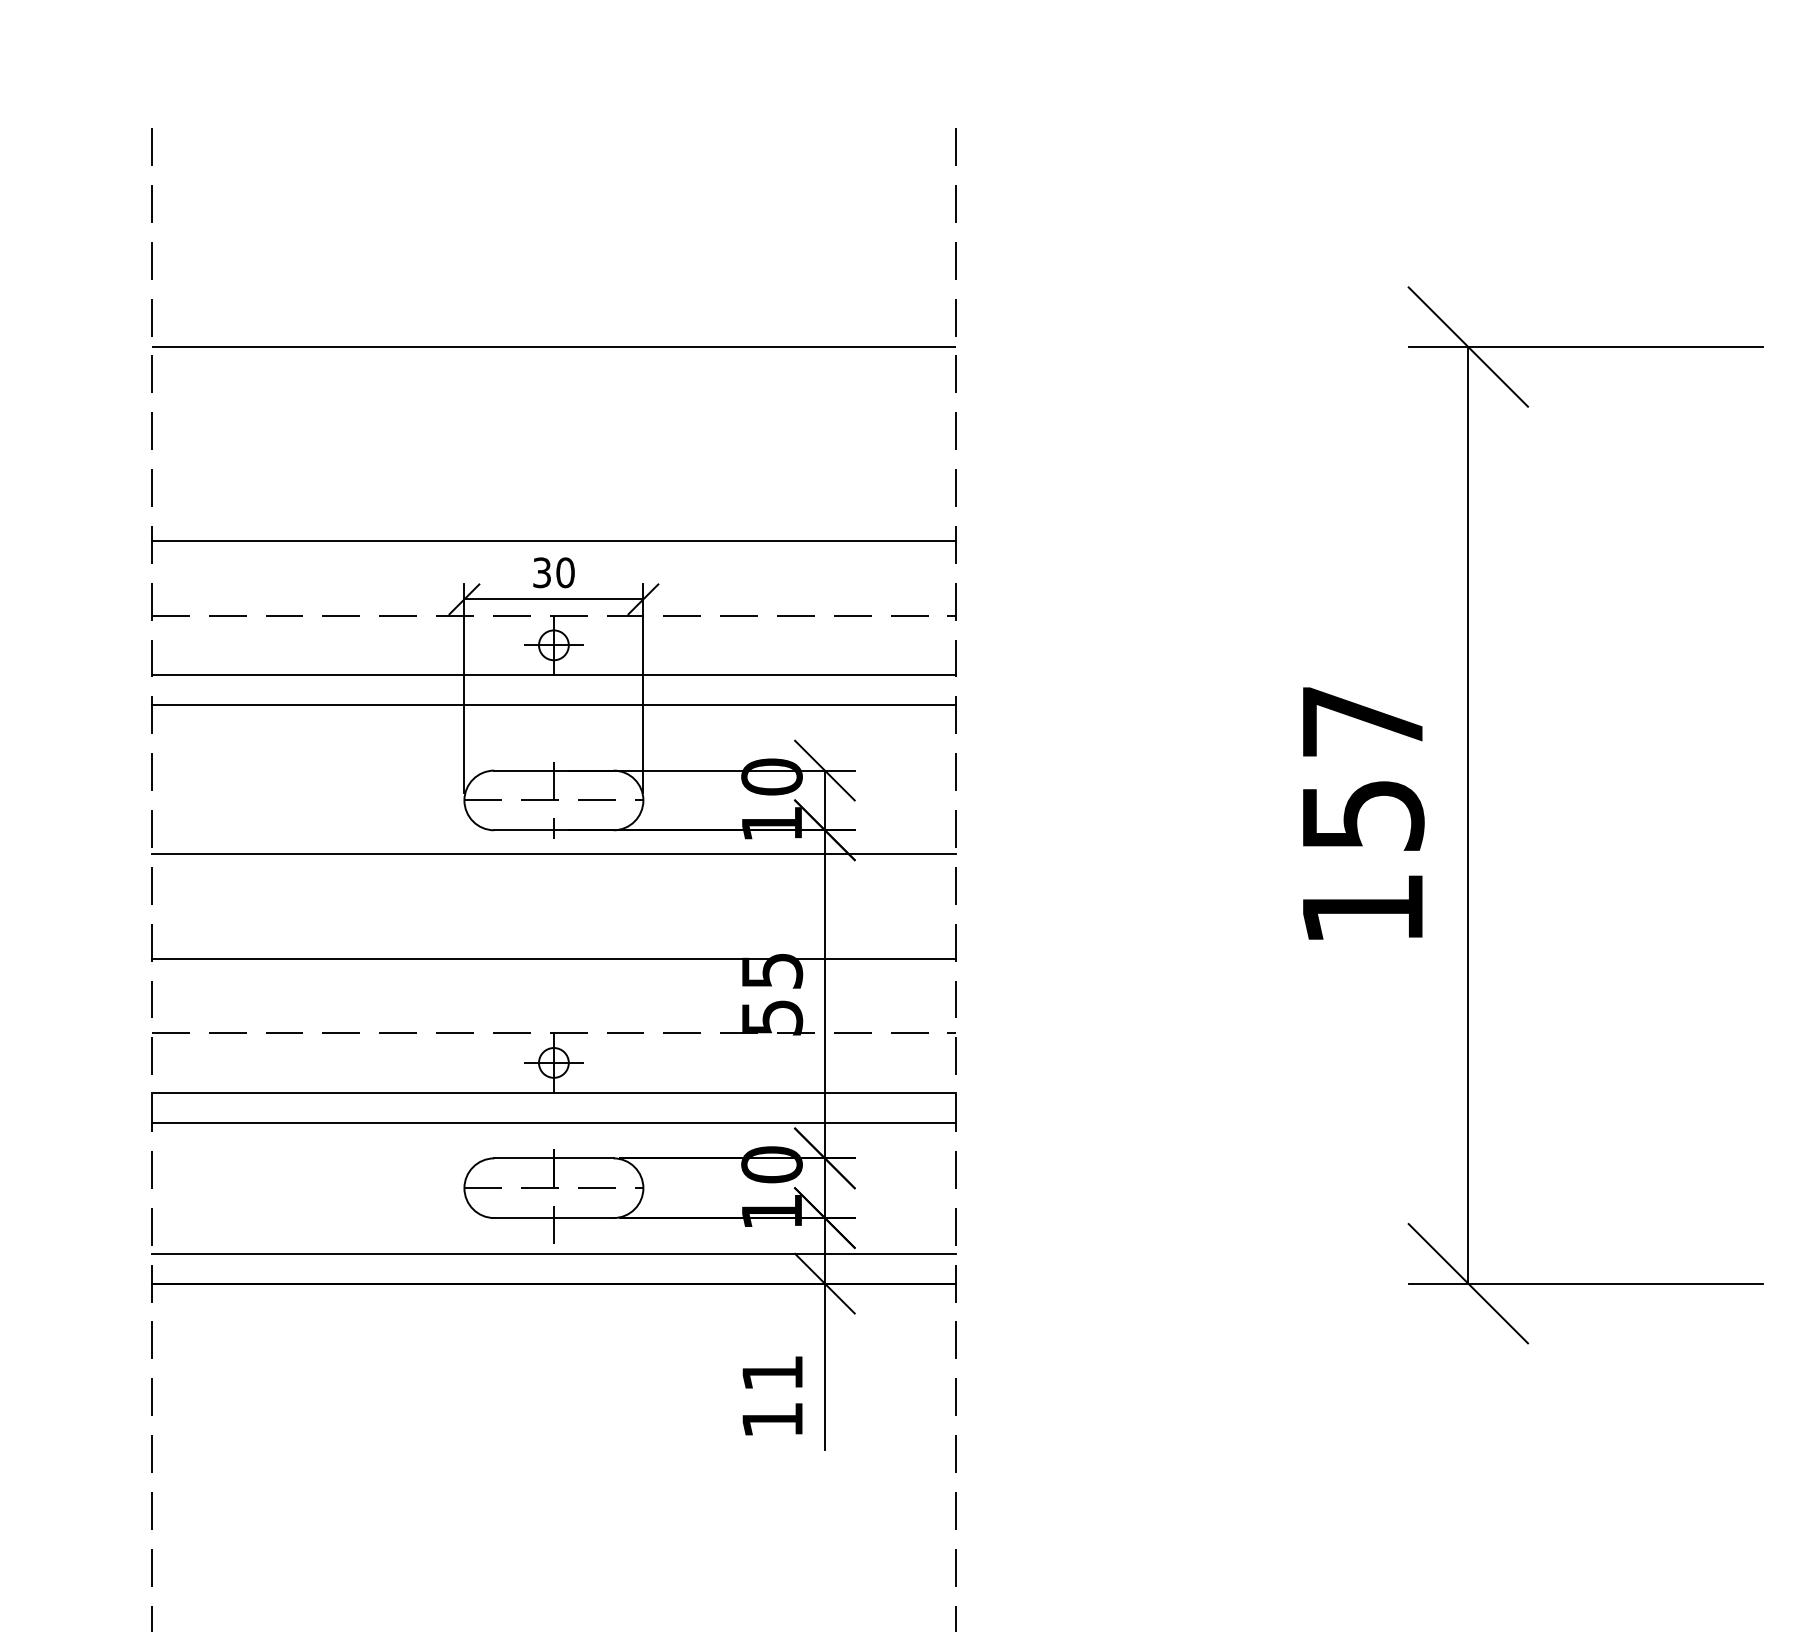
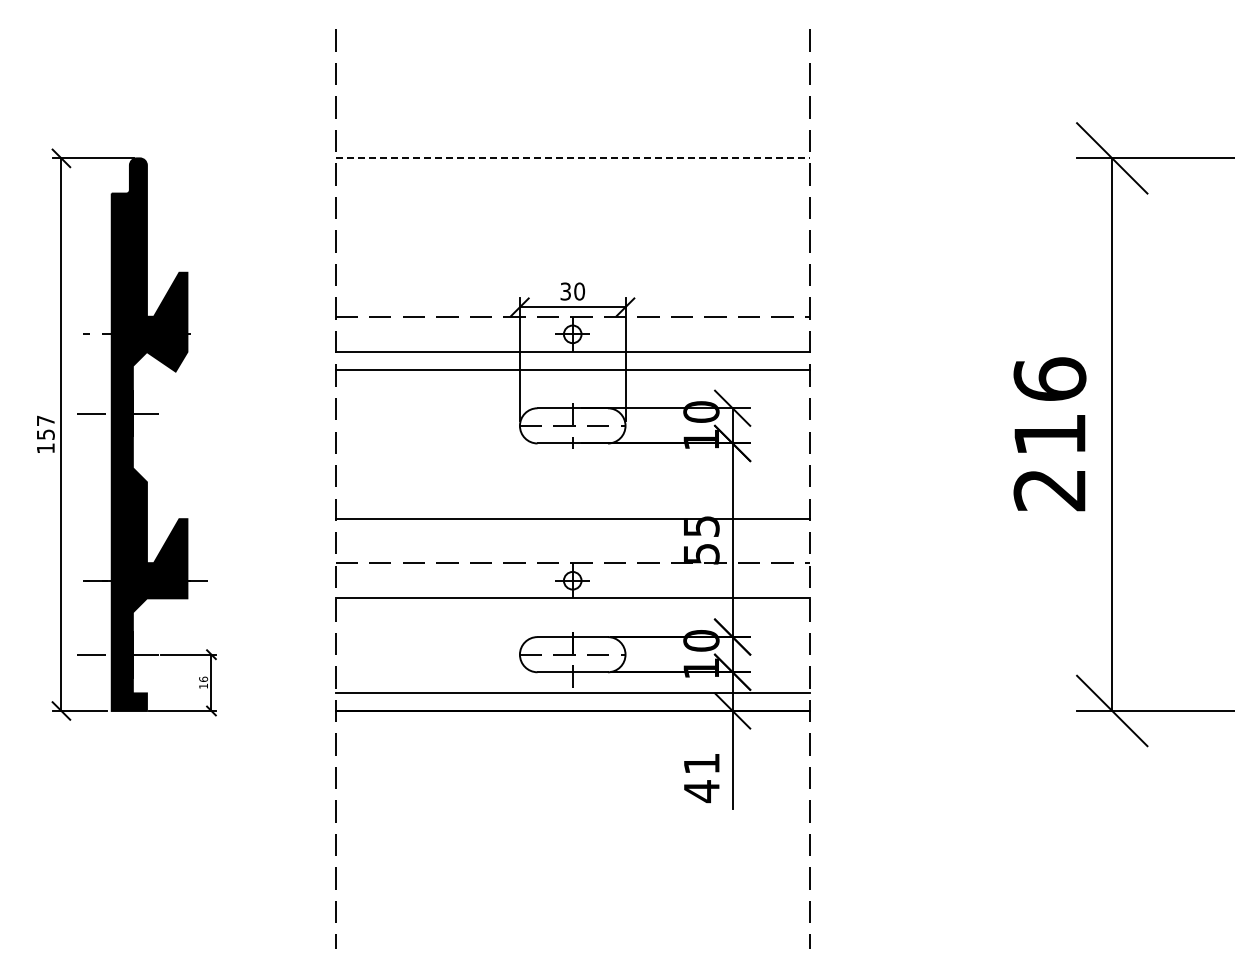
line: (555, 347) -> (573, 158), solid -> dashed
line: (553, 540) -> (572, 272), removed
text: (1361, 815) -> (1049, 434), 157 -> 216
line: (553, 854) -> (572, 457), removed
line: (553, 1121) -> (572, 615), removed
text: (772, 1420) -> (701, 791), 11 -> 41

